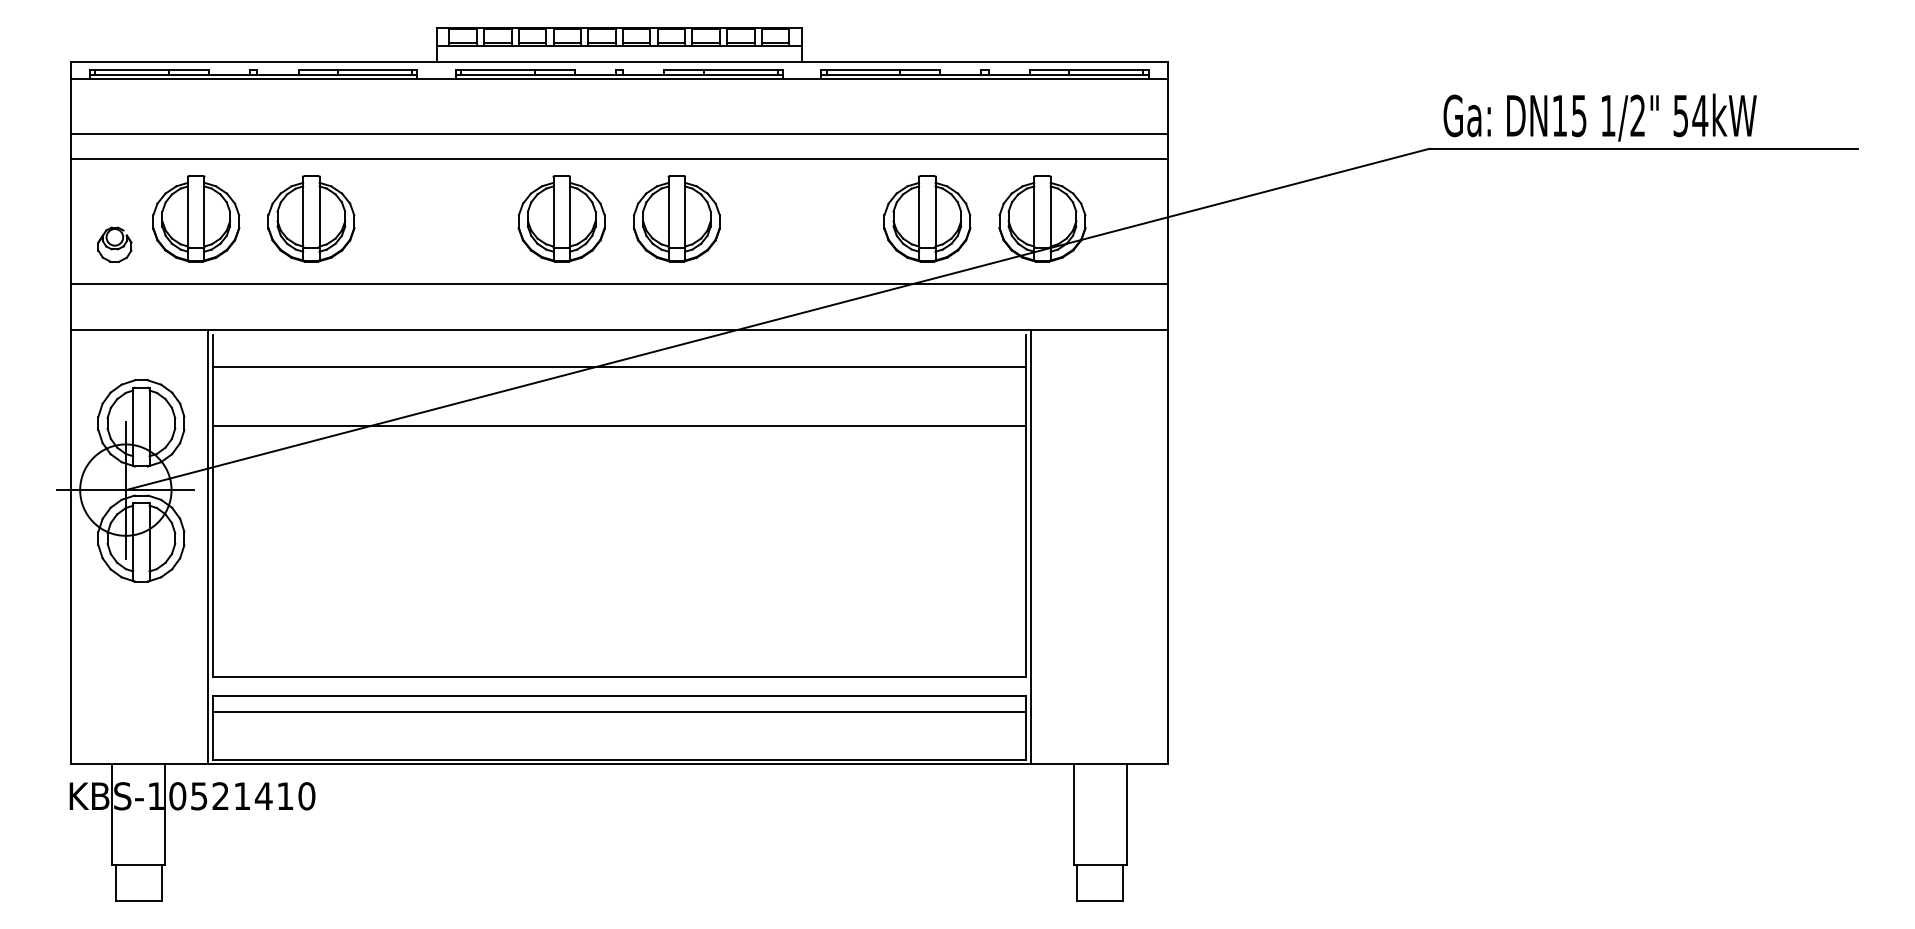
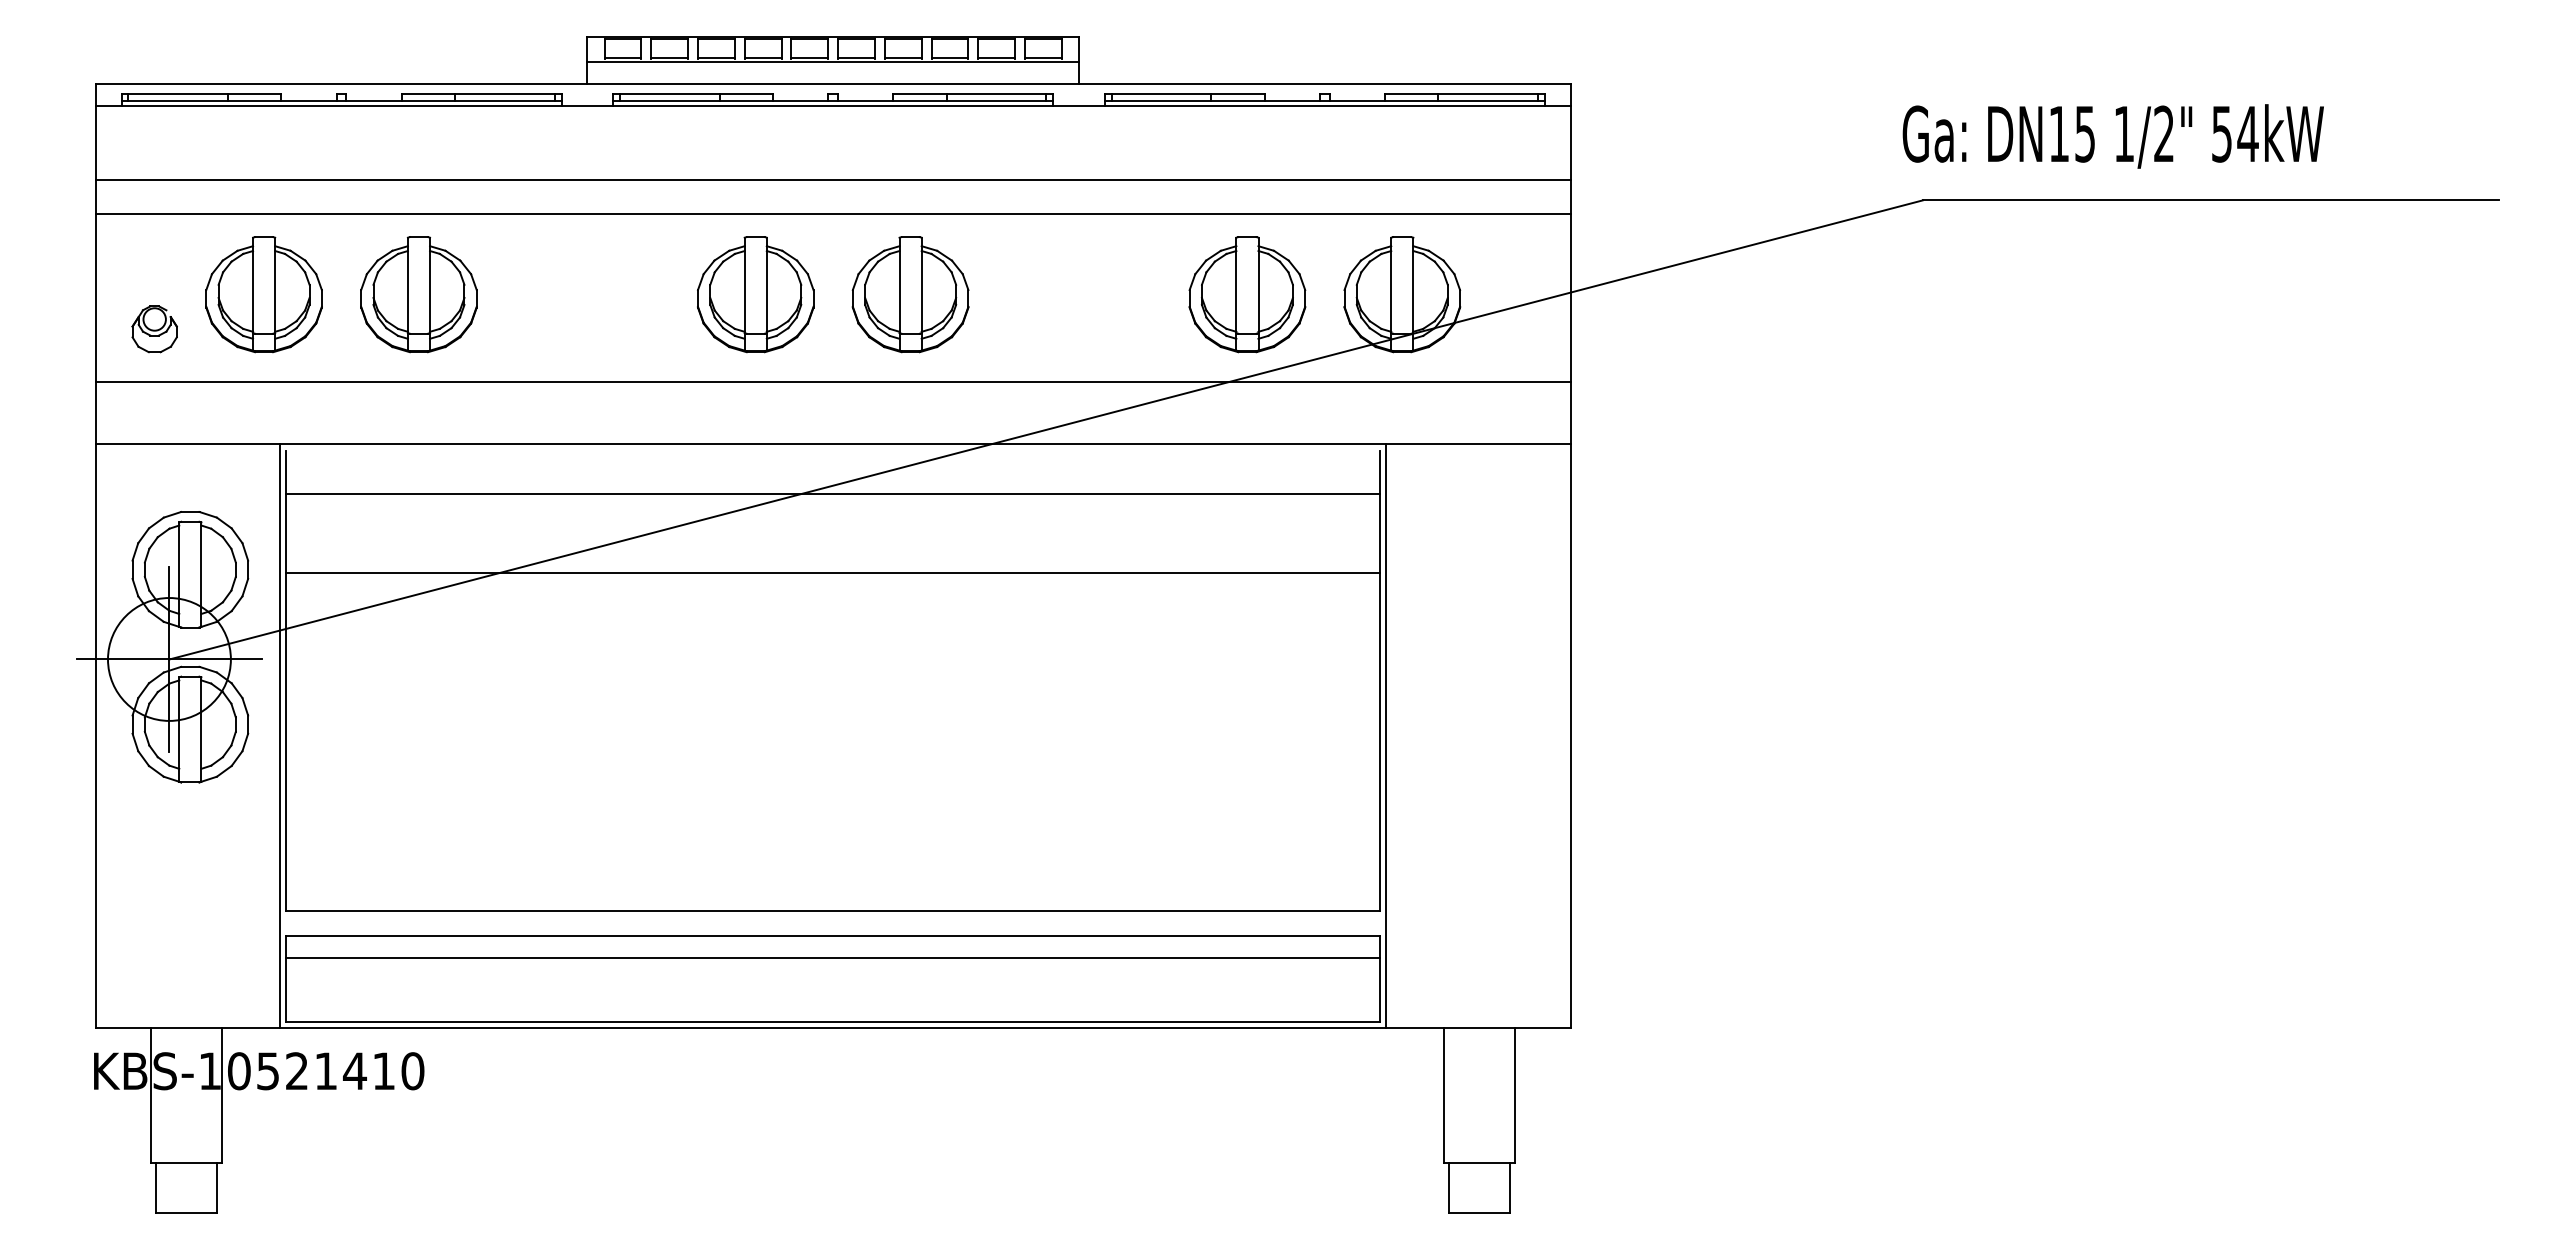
text: (1599, 117) -> (2112, 136), moved

